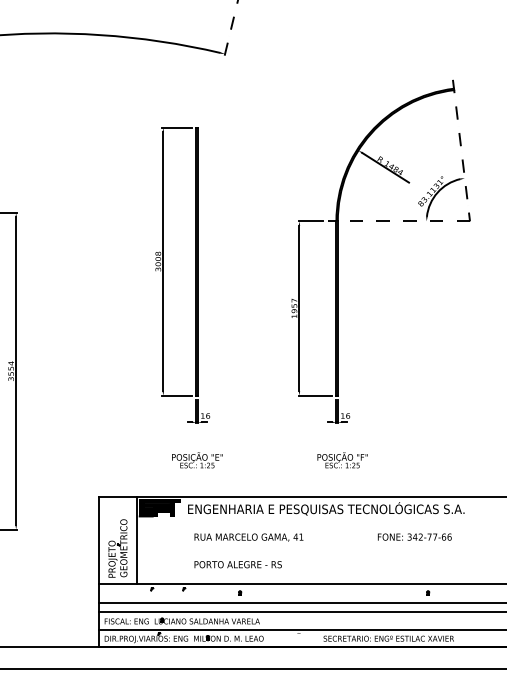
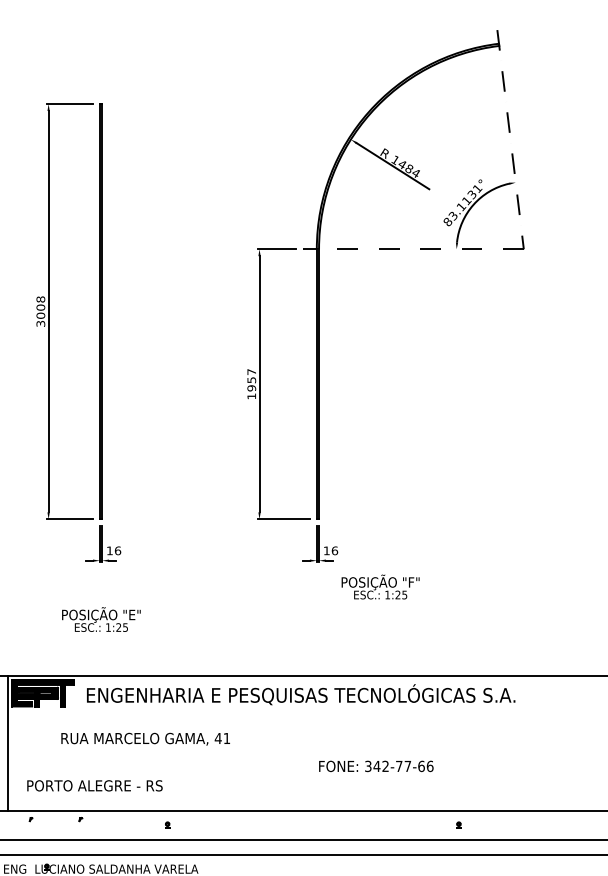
text: (342, 460) -> (380, 587), moved
text: (414, 536) -> (375, 765), moved
text: (248, 537) -> (144, 739), moved
text: (237, 564) -> (93, 785), moved

